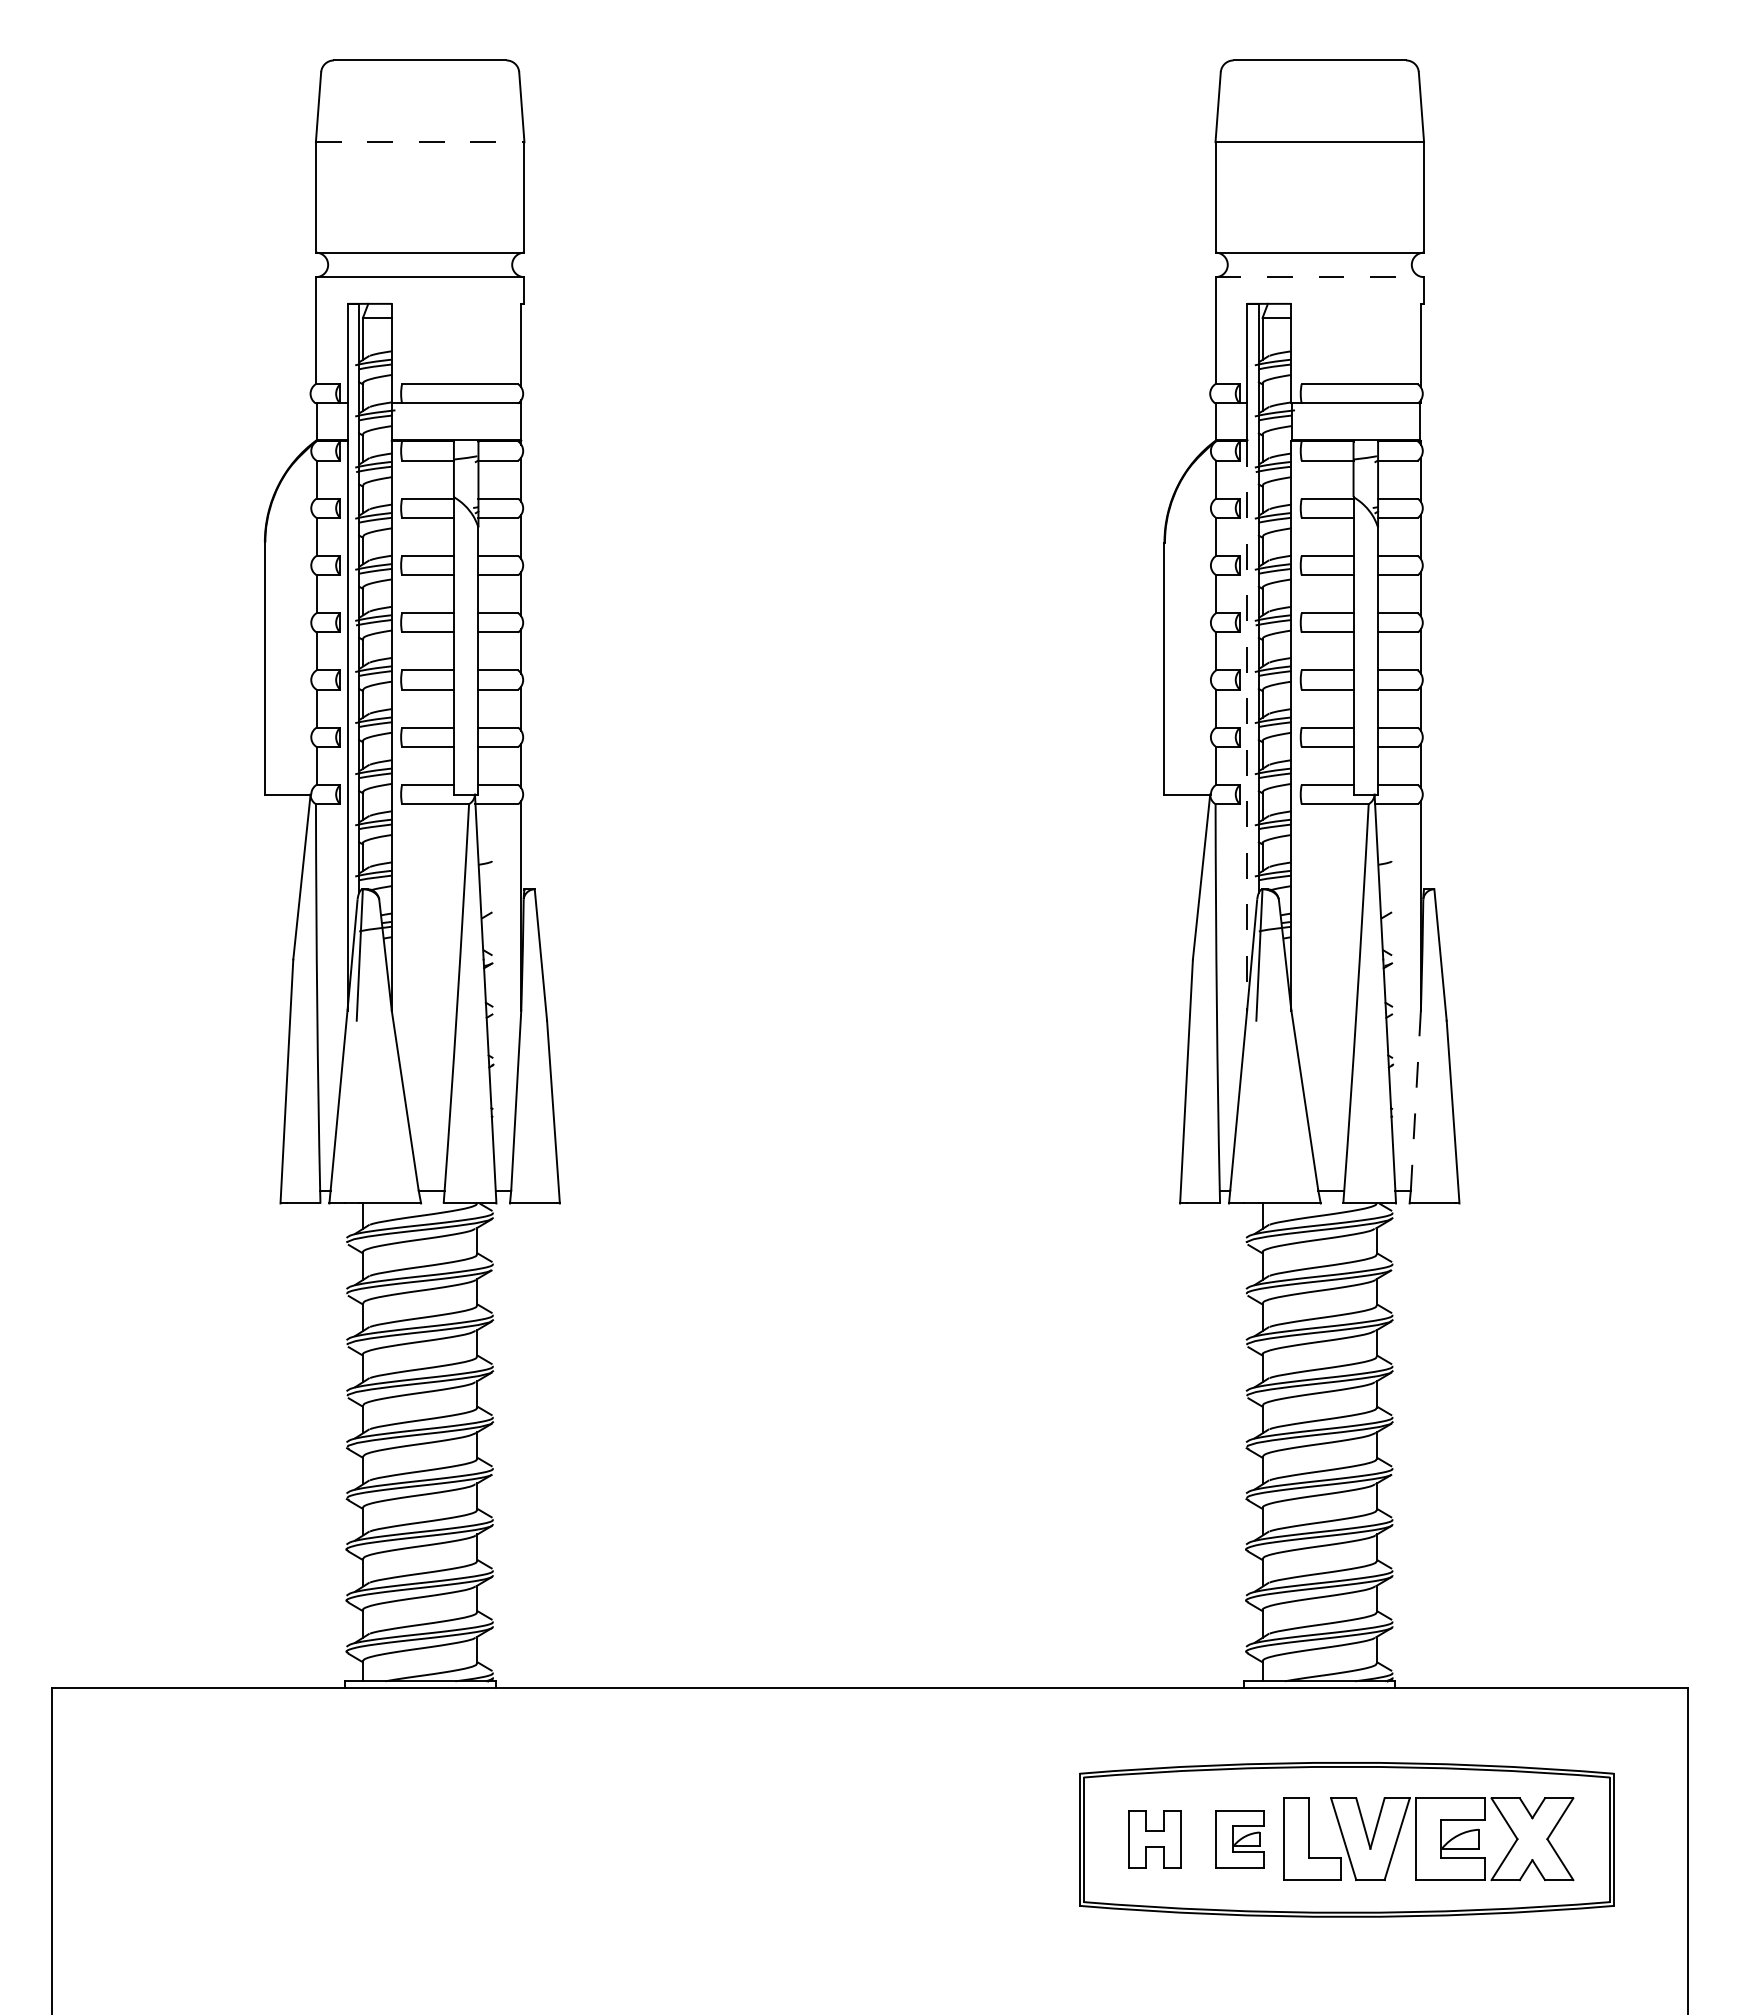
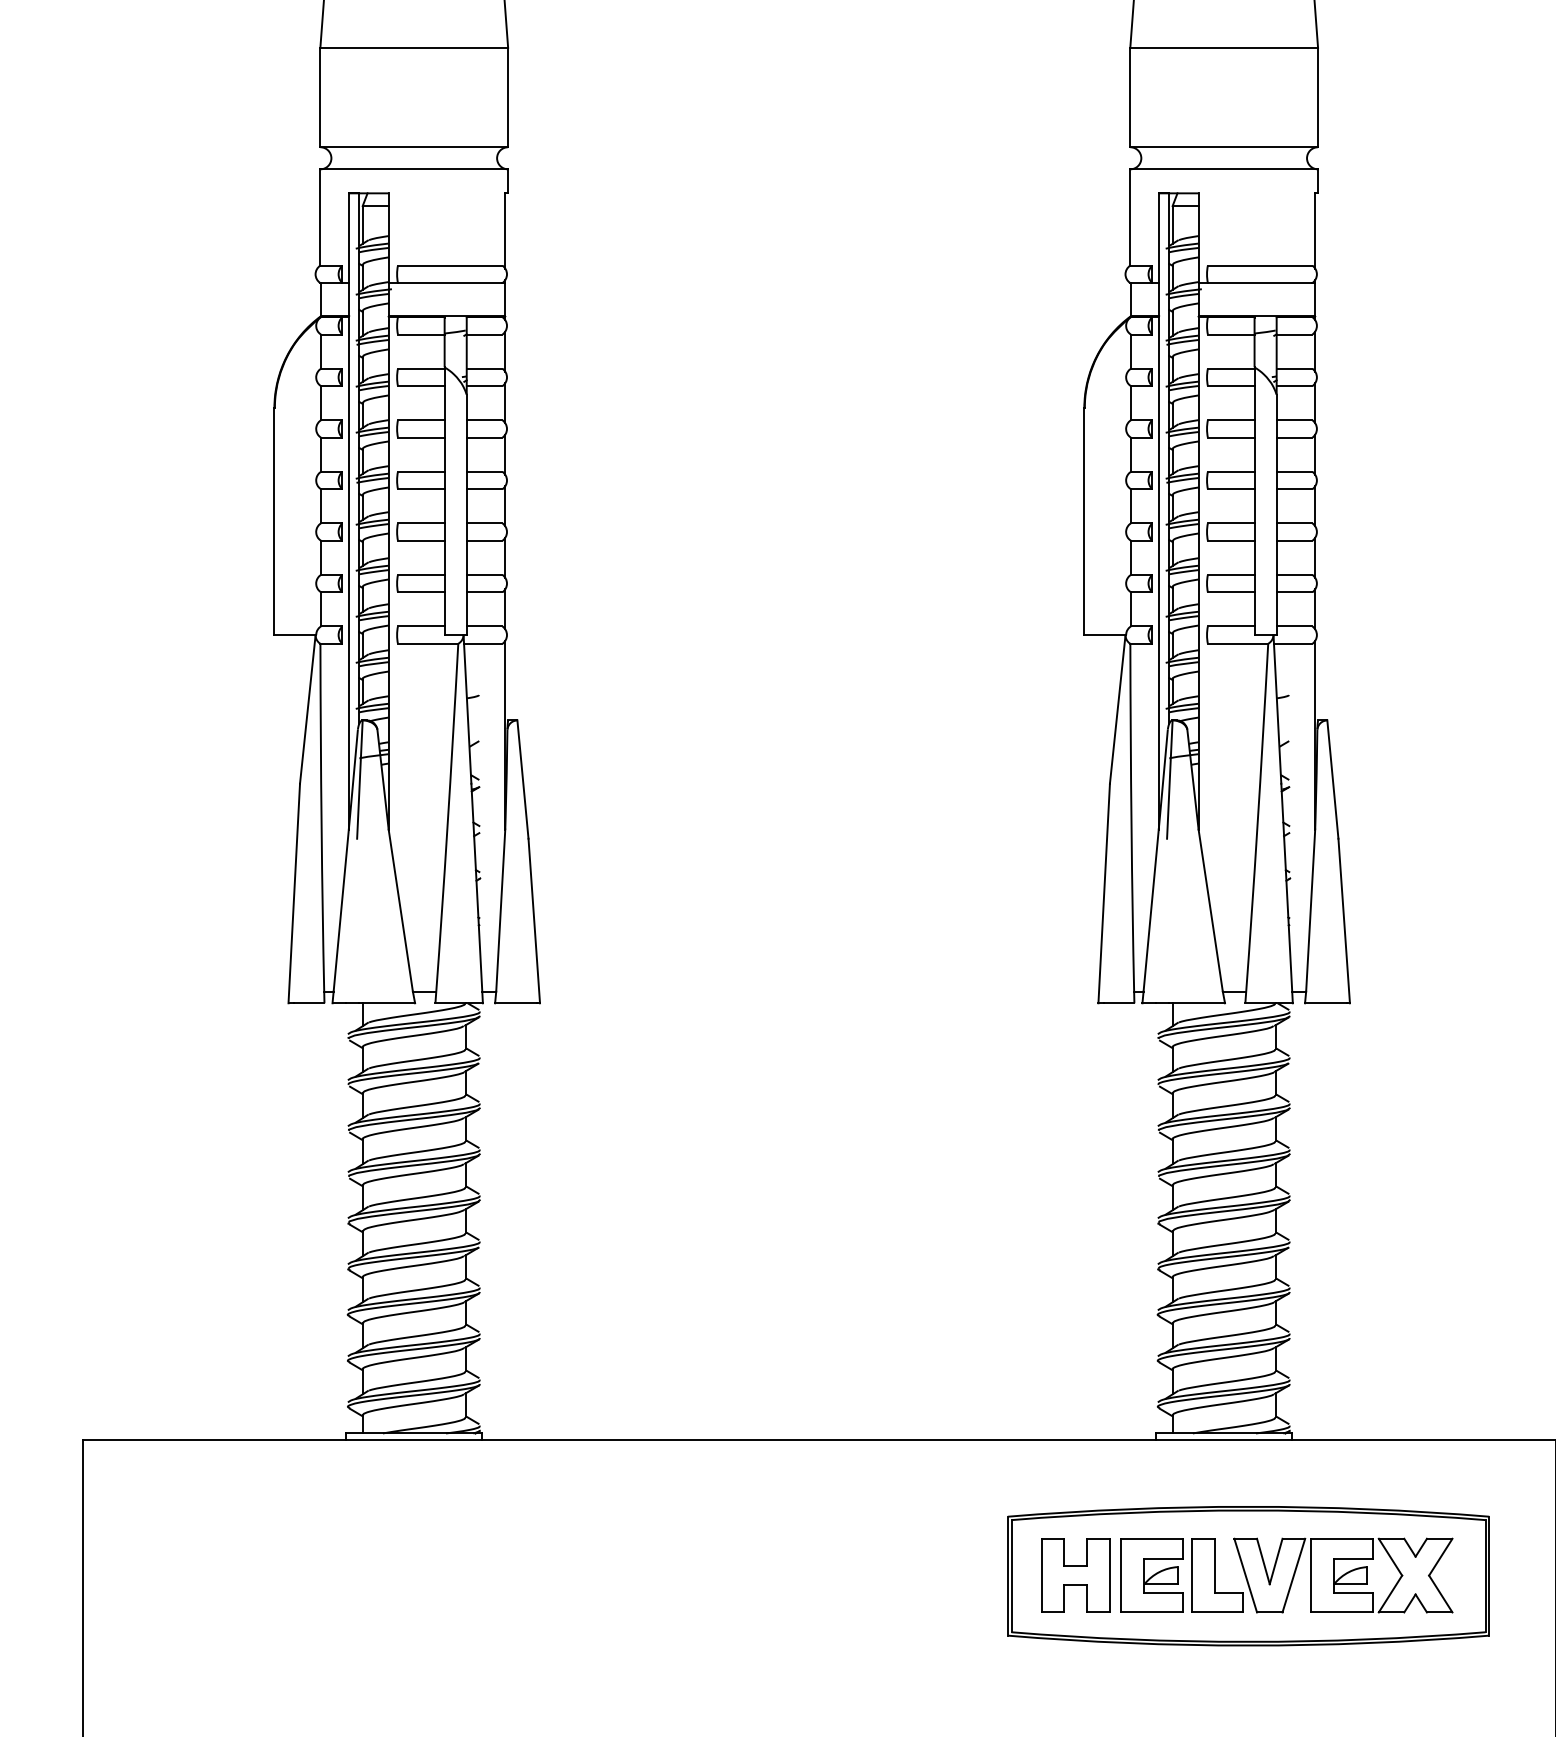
line: (420, 142) -> (414, 48), dashed -> solid
line: (1320, 277) -> (1224, 169), dashed -> solid
line: (1247, 725) -> (1159, 572), dashed -> solid
line: (1415, 1101) -> (1310, 911), dashed -> solid
part: (1154, 1838) -> (1075, 1574), size x1.43
part: (1239, 1838) -> (1151, 1574), size x1.43

